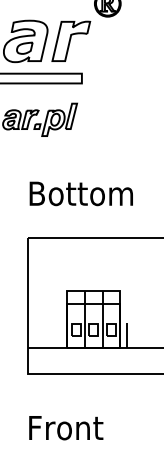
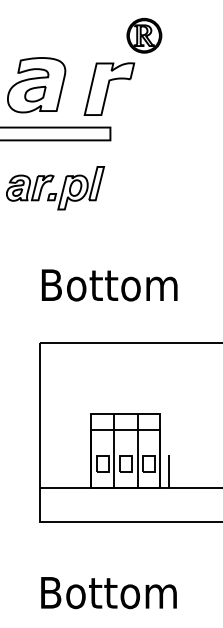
part: (71, 40) -> (109, 88), moved
text: (81, 428) -> (110, 593), Front -> Bottom

